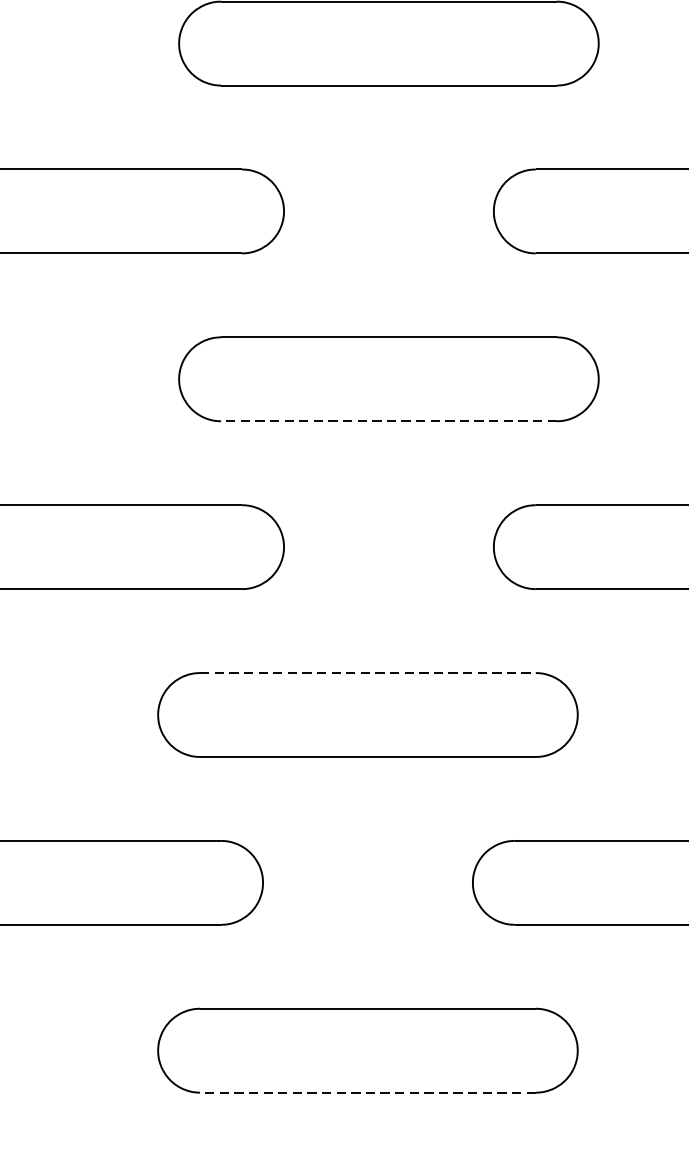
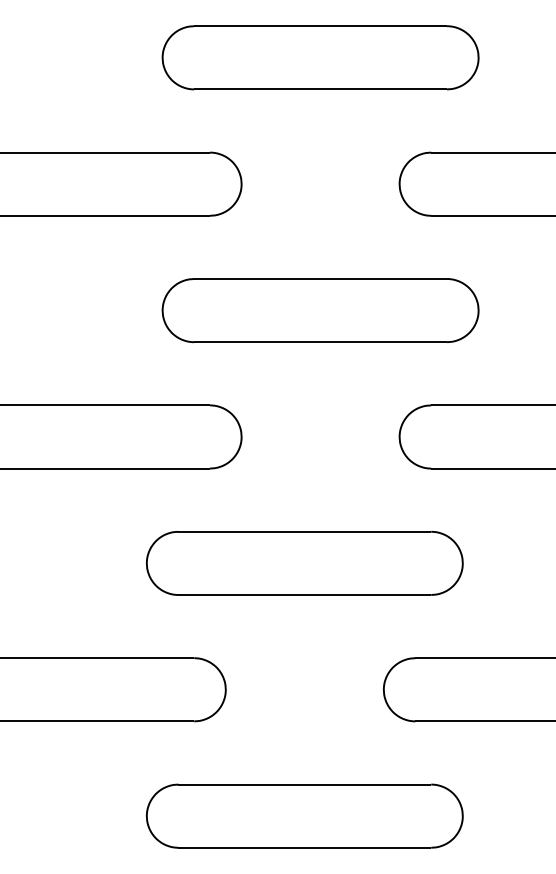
line: (388, 421) -> (320, 342), dashed -> solid
line: (368, 672) -> (305, 531), dashed -> solid
line: (367, 1092) -> (304, 847), dashed -> solid

